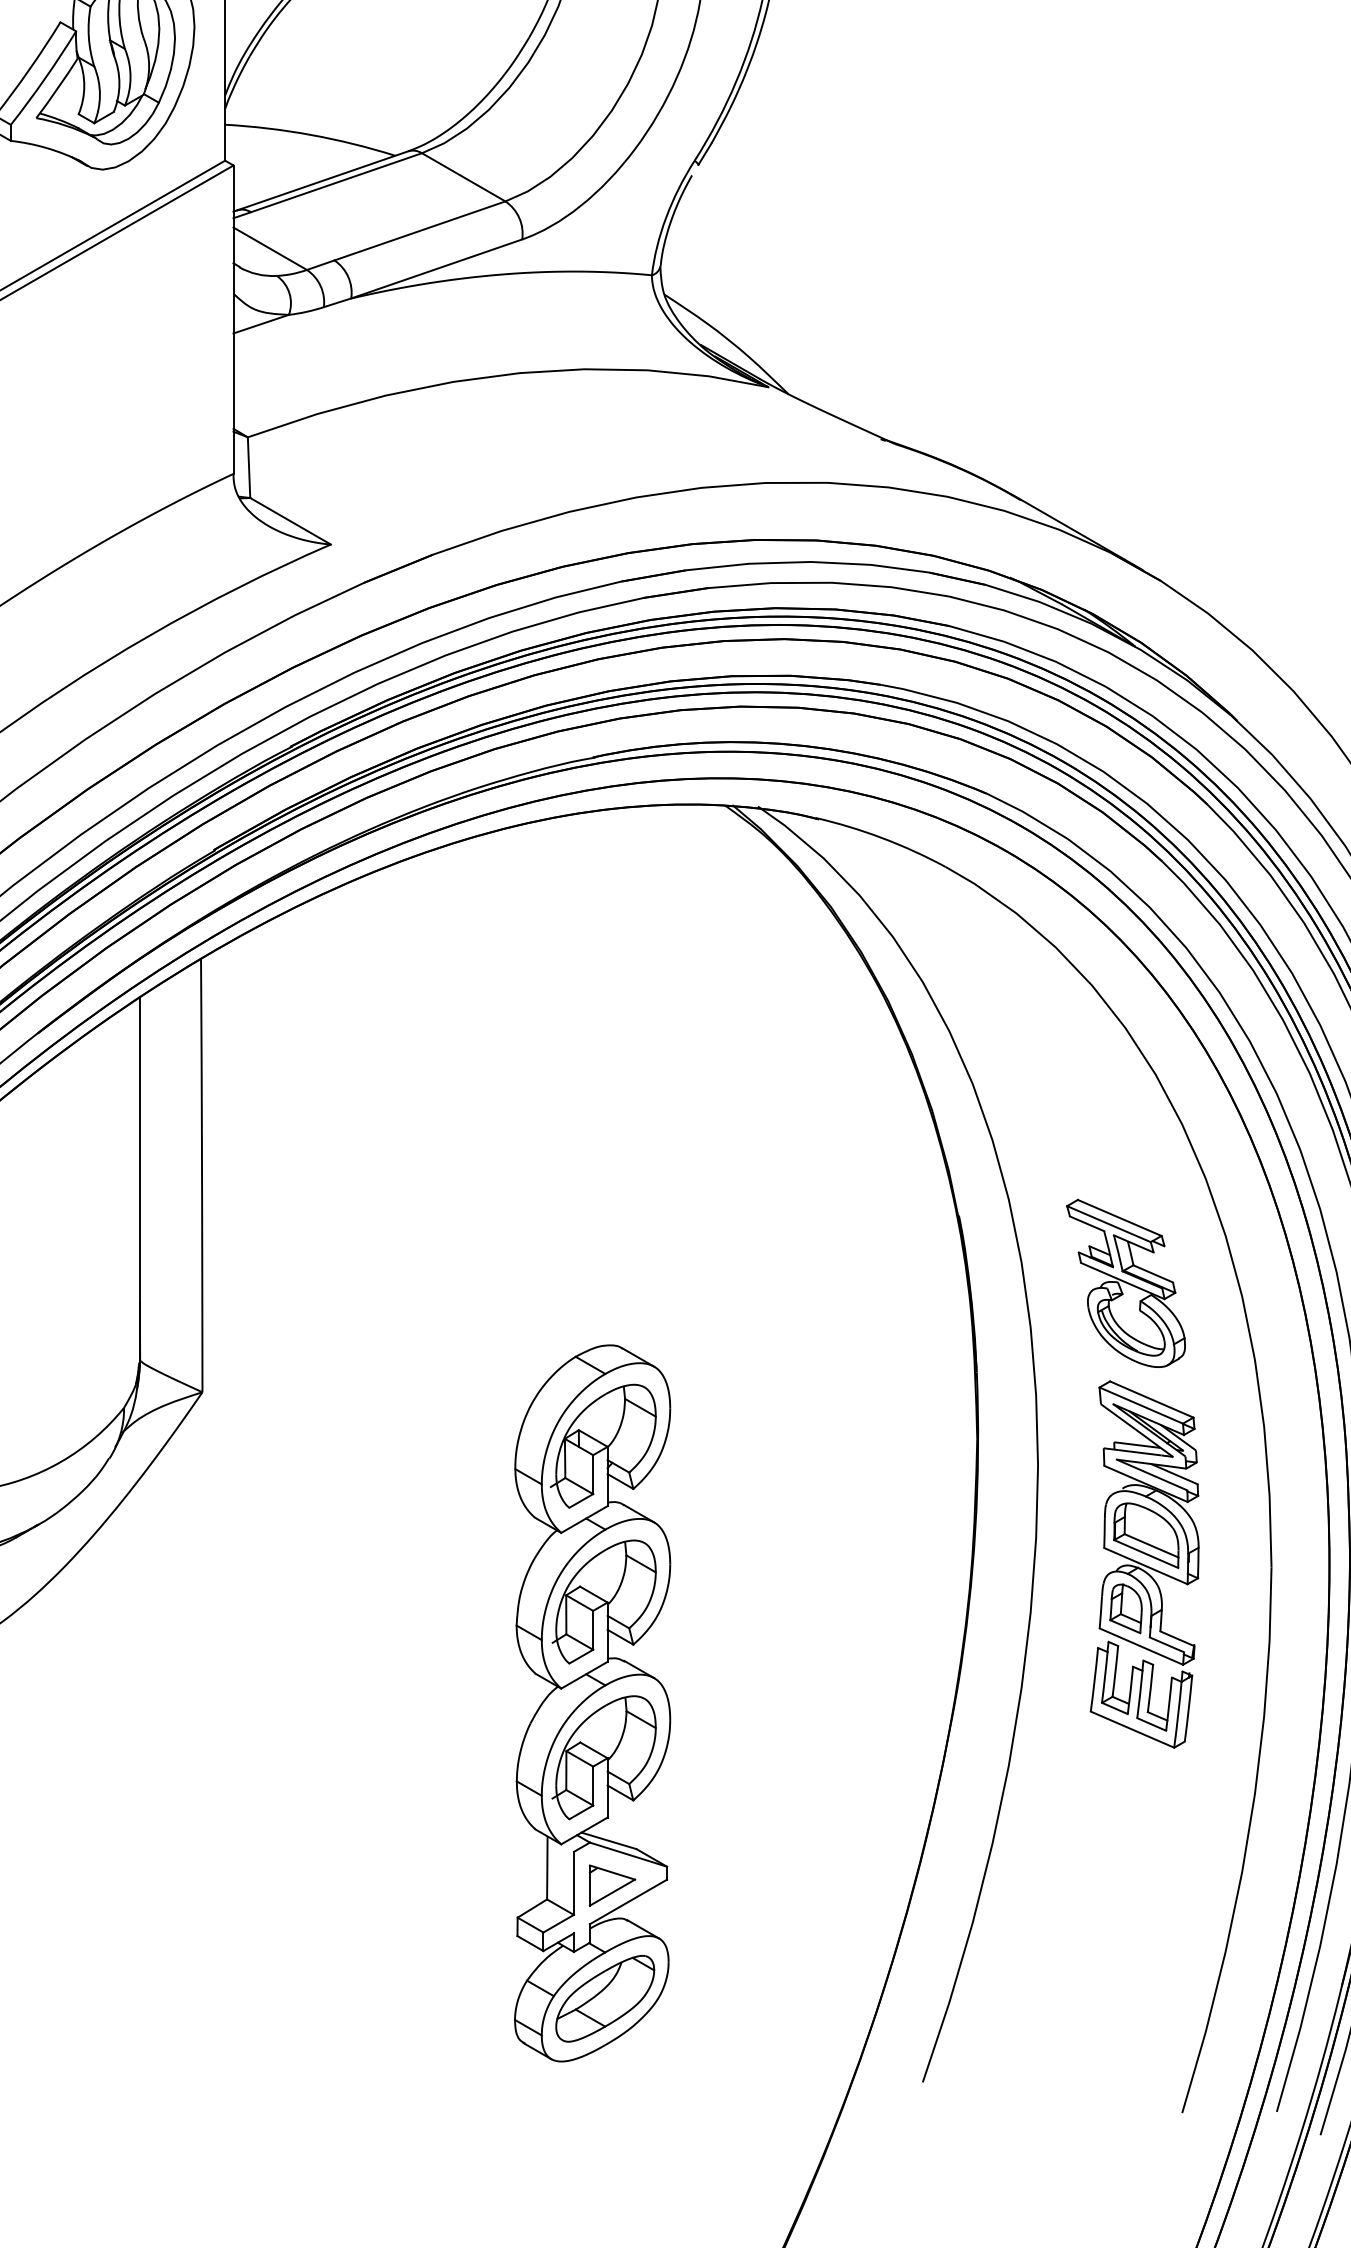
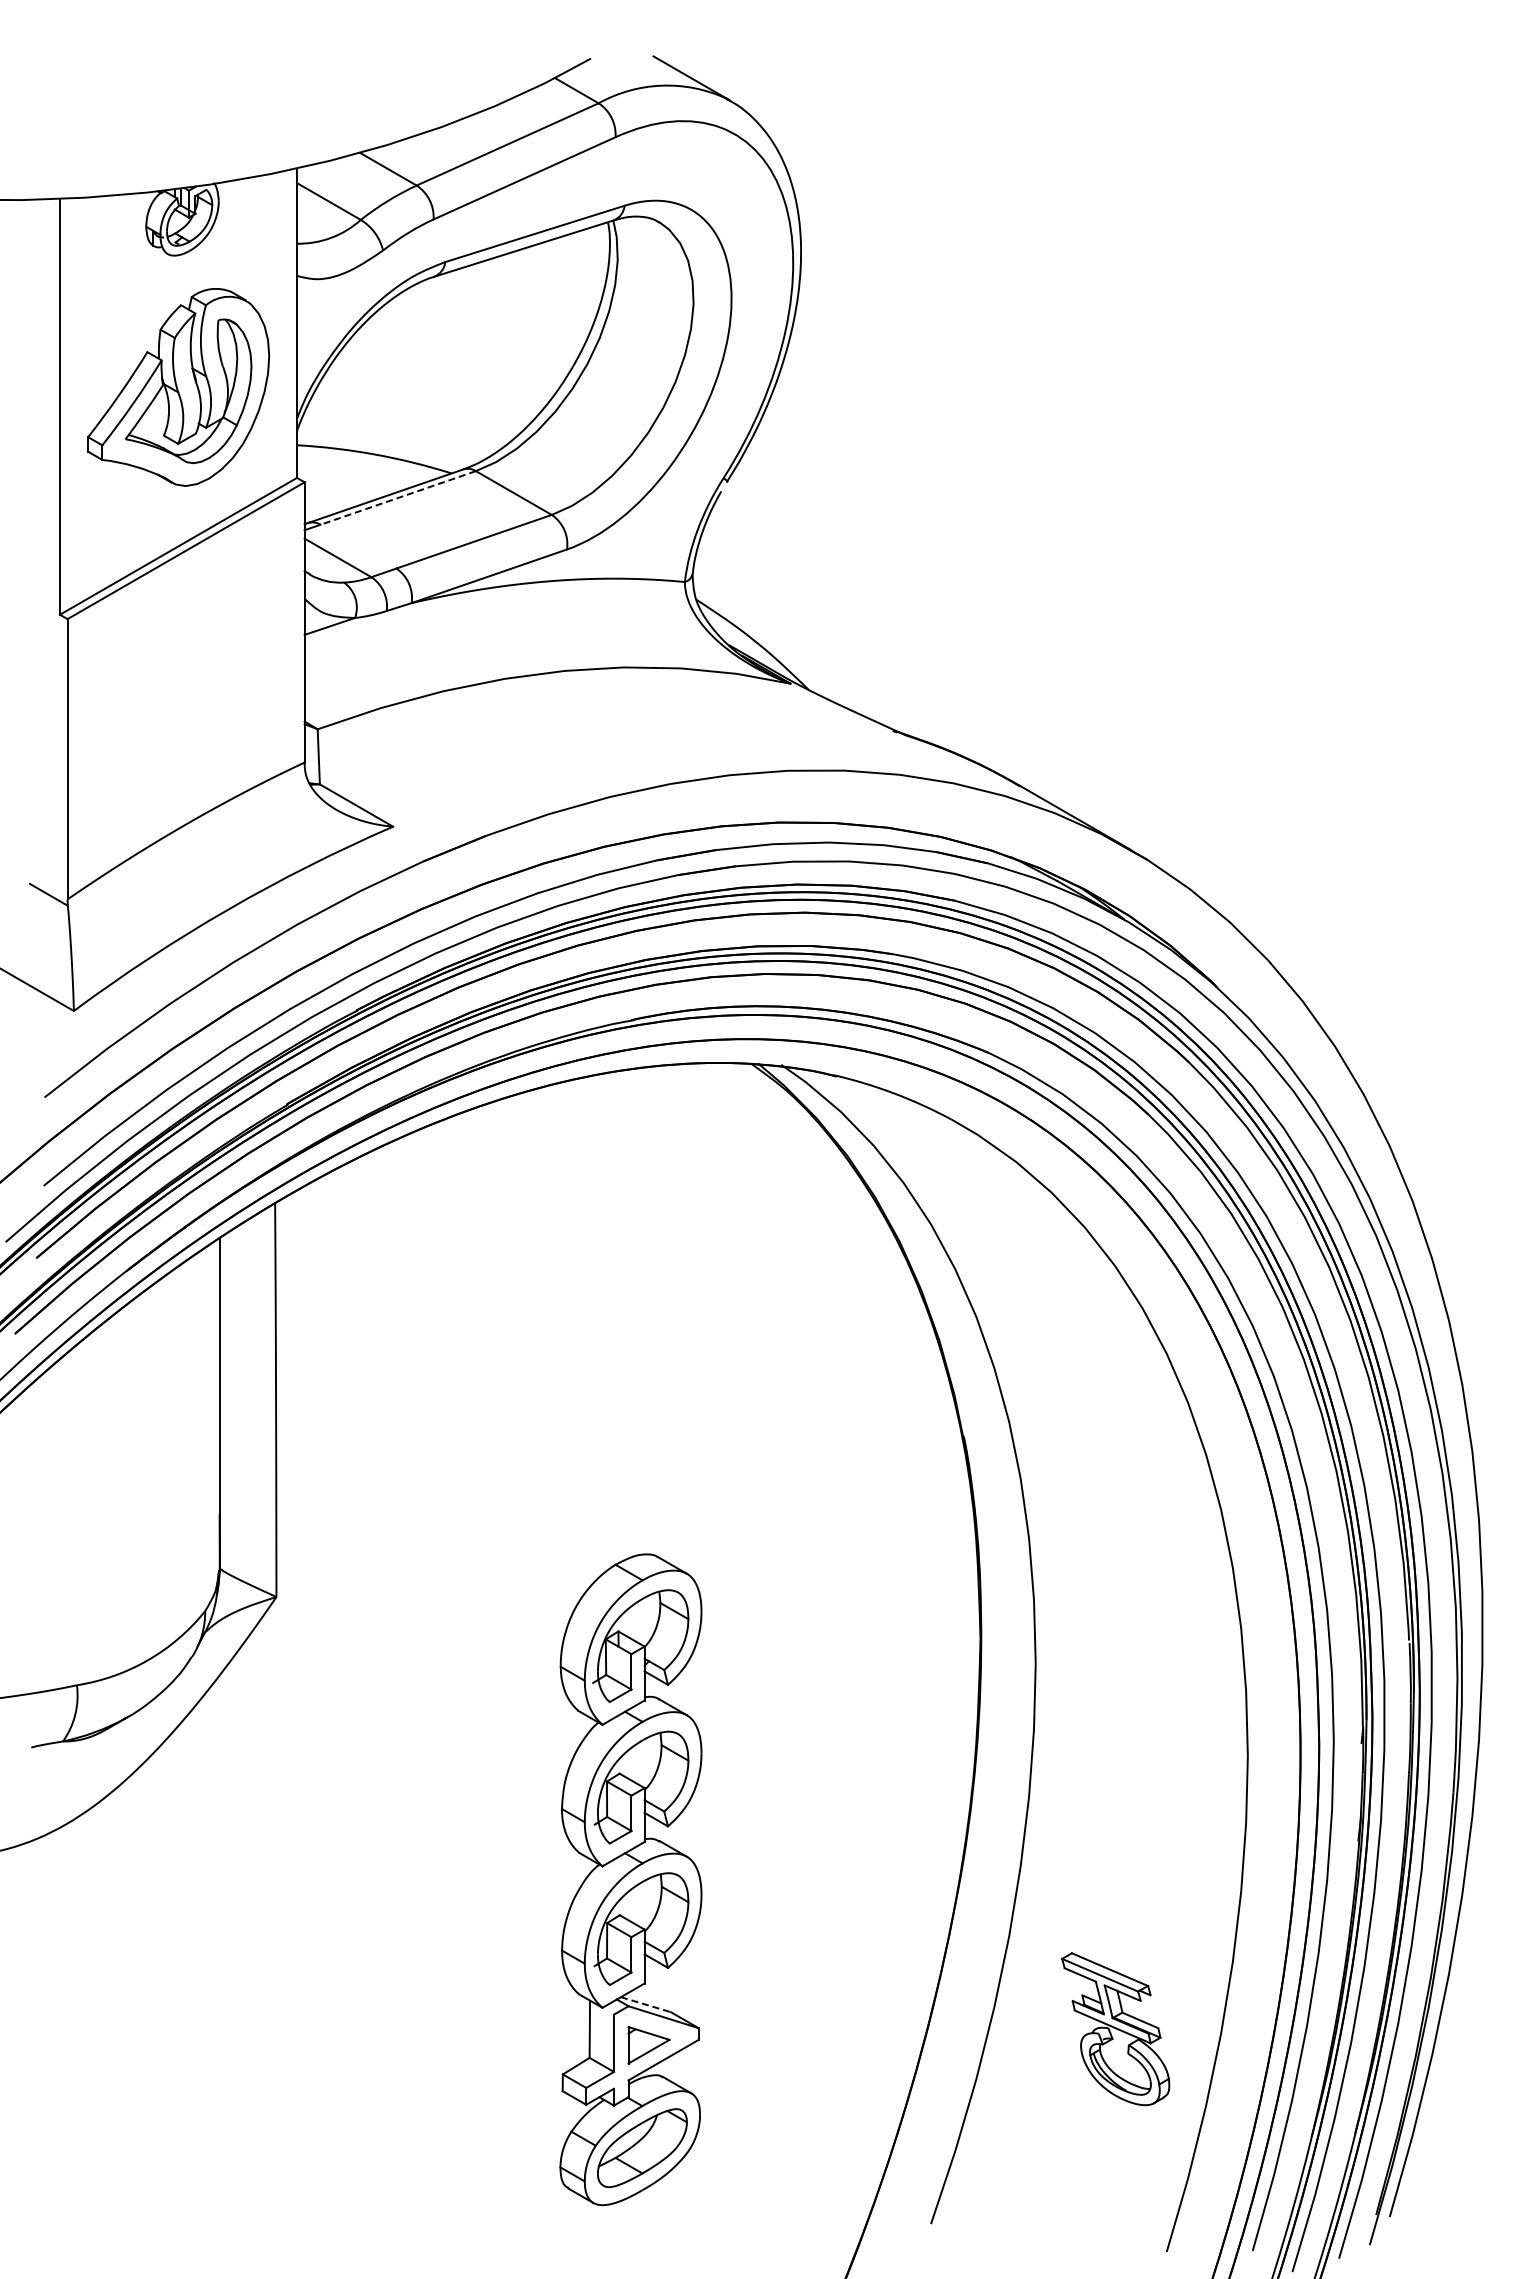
line: (335, 183) -> (397, 498), solid -> dashed
part: (1125, 1283) -> (1115, 2029), moved
part: (1144, 1564) -> (1132, 1753), removed
line: (609, 1840) -> (646, 2004), solid -> dashed

